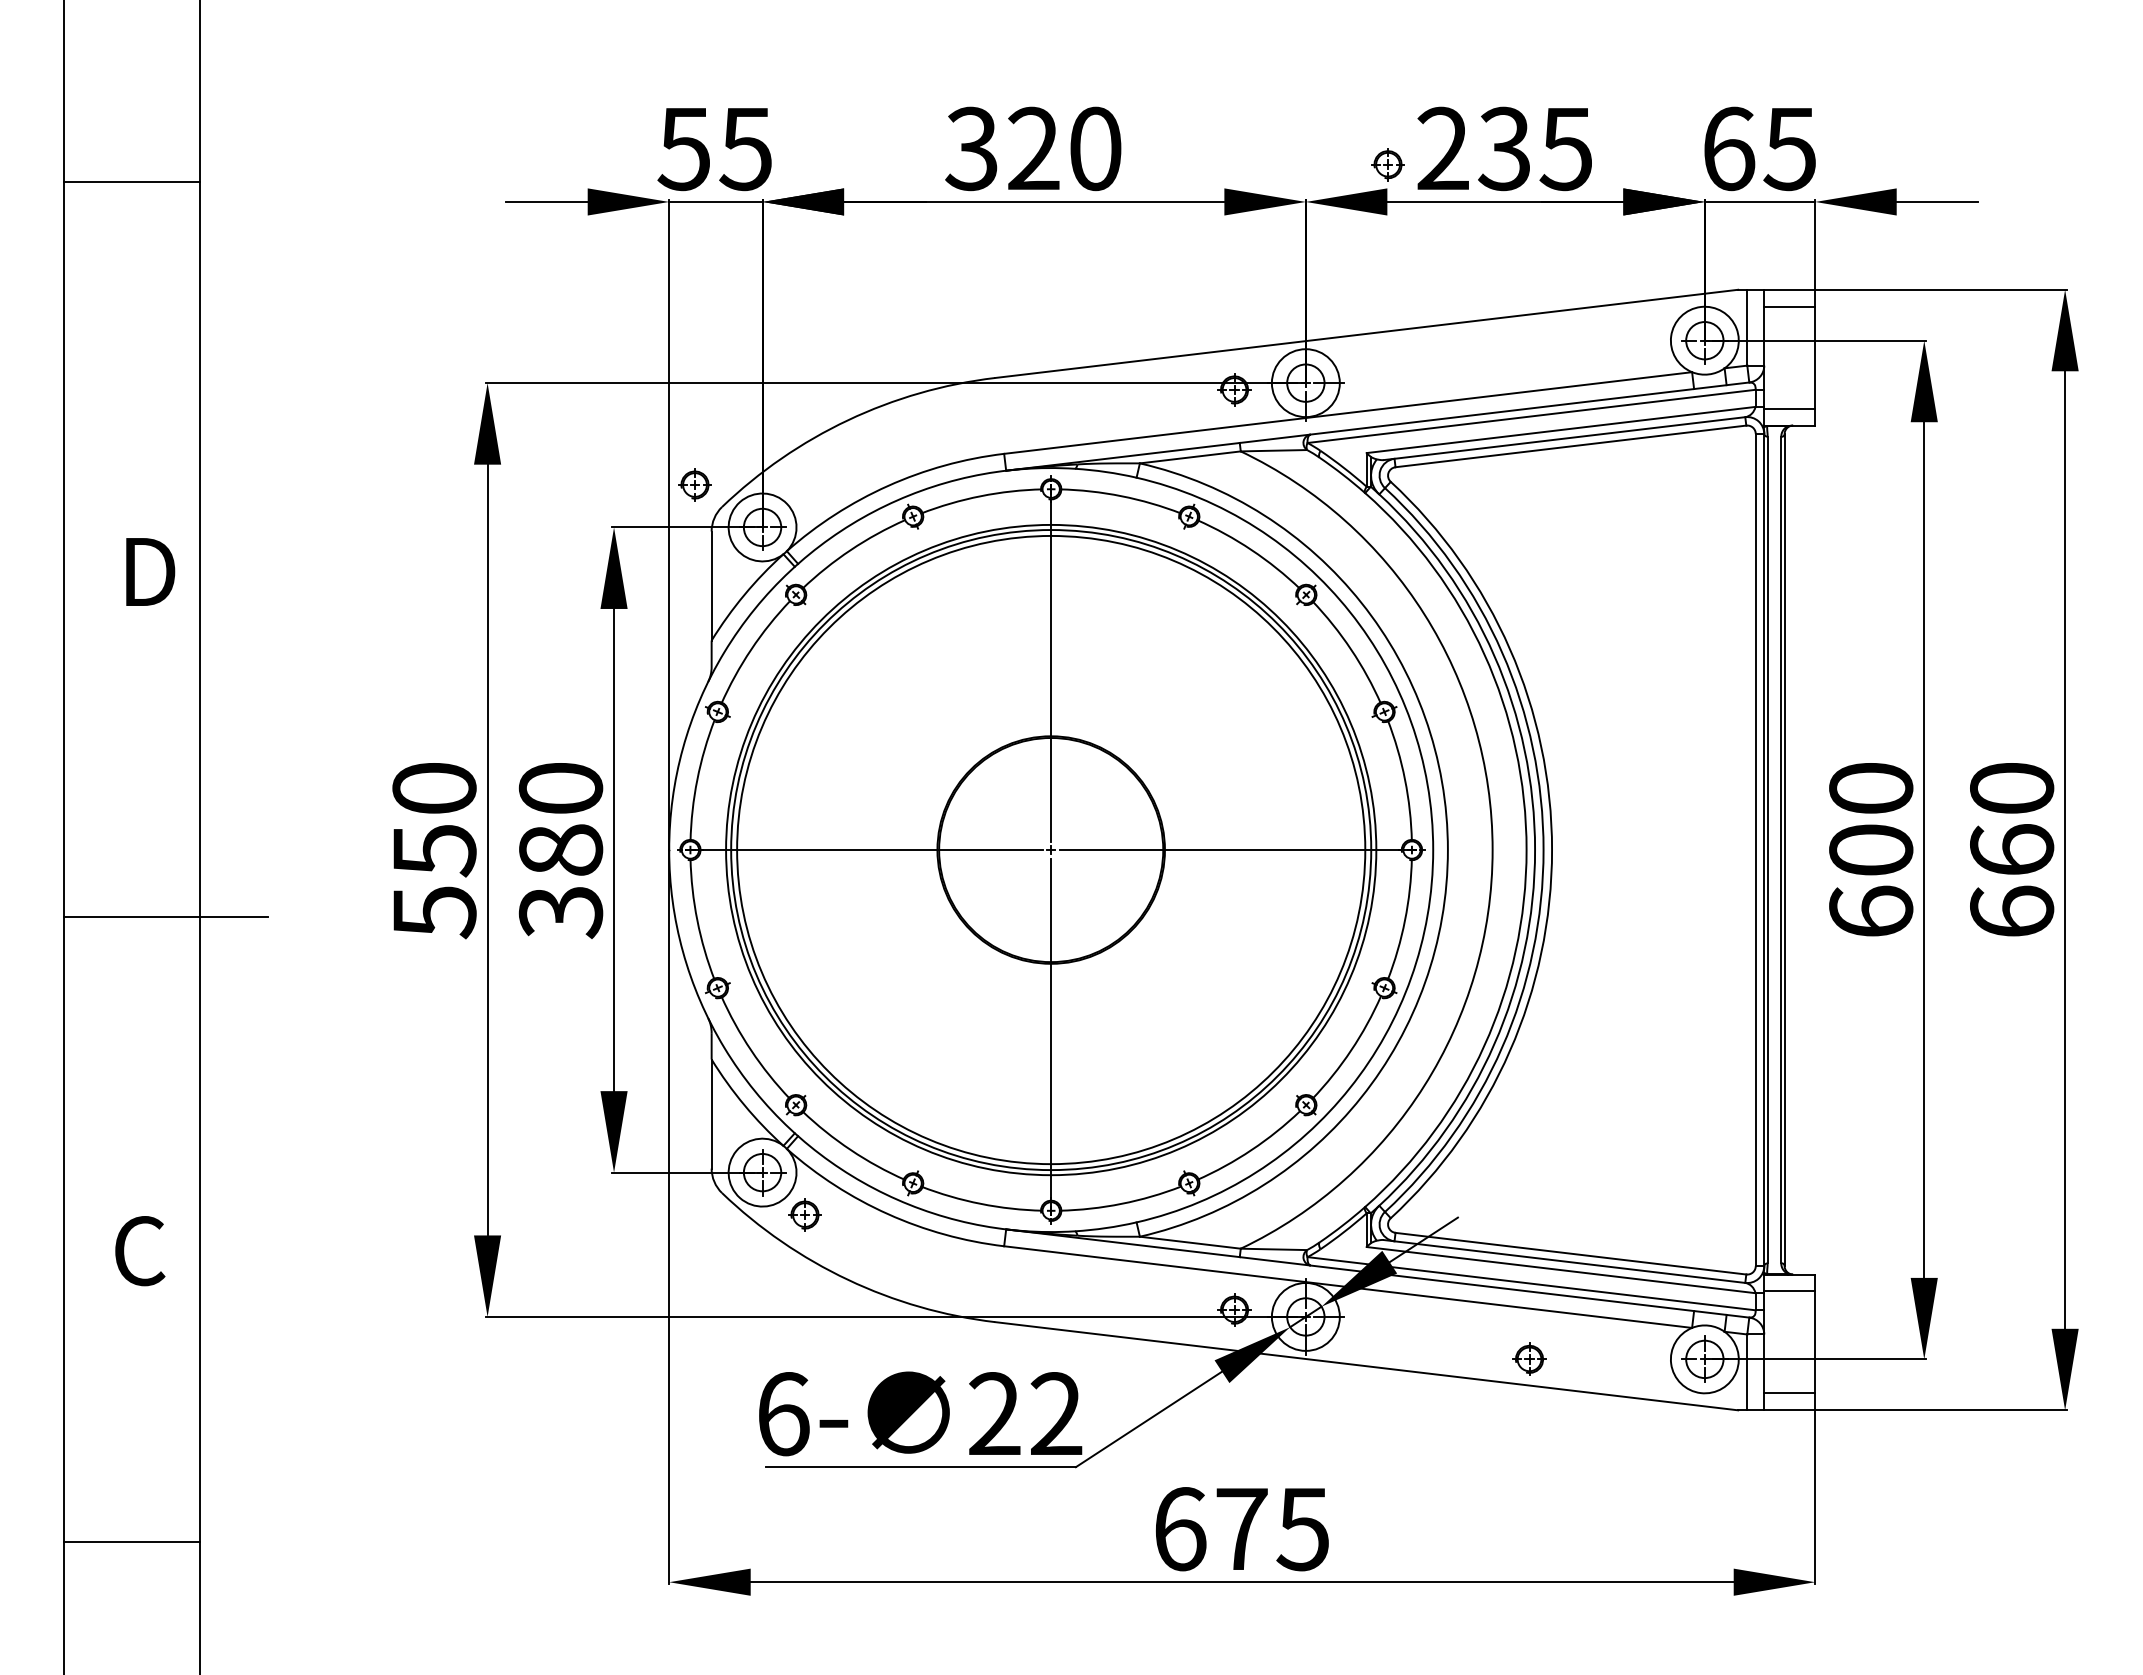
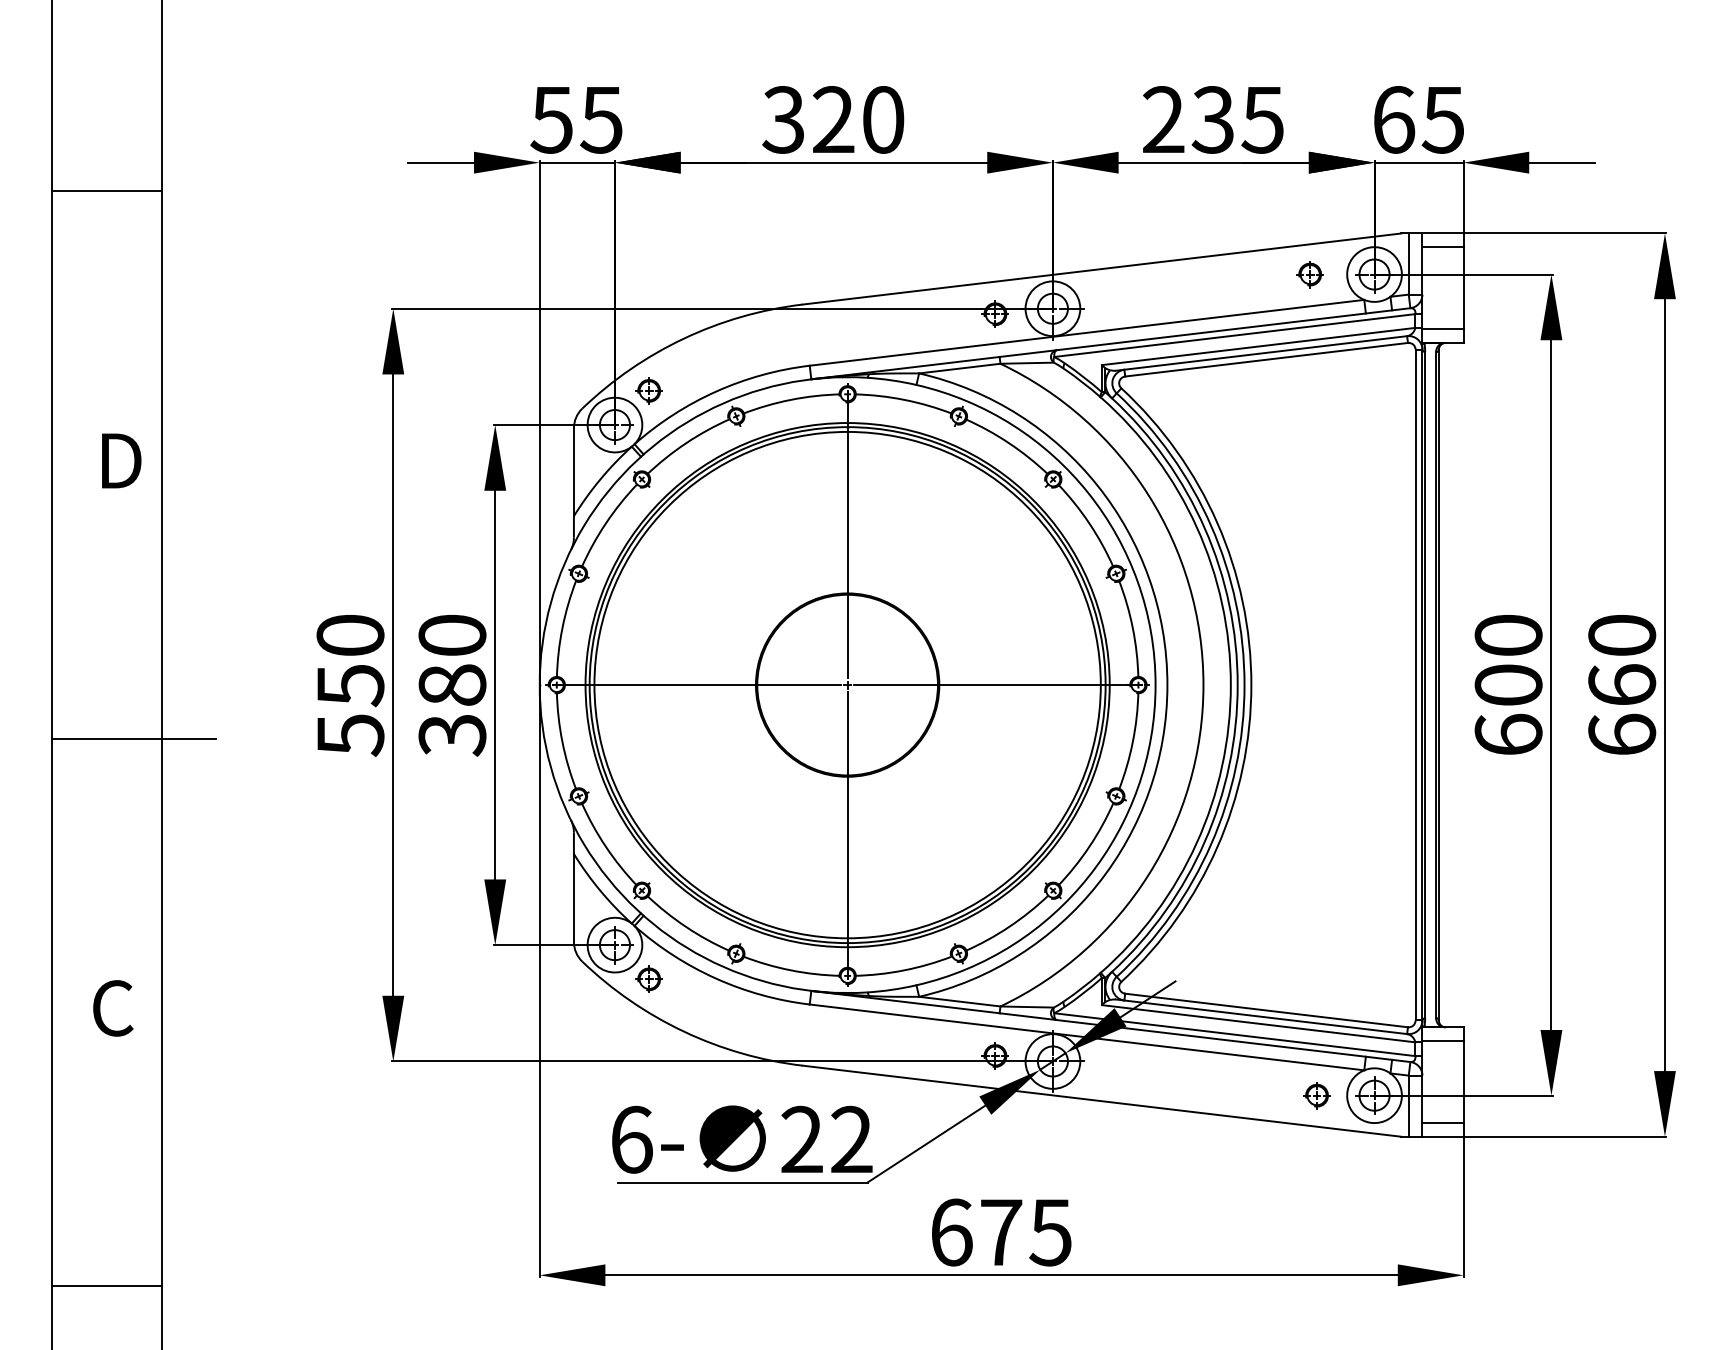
part: (1387, 164) -> (1309, 274), moved
line: (132, 181) -> (107, 191), moved
part: (694, 484) -> (648, 390), moved
part: (1529, 1358) -> (1317, 1094), moved
line: (132, 1541) -> (107, 1286), moved

